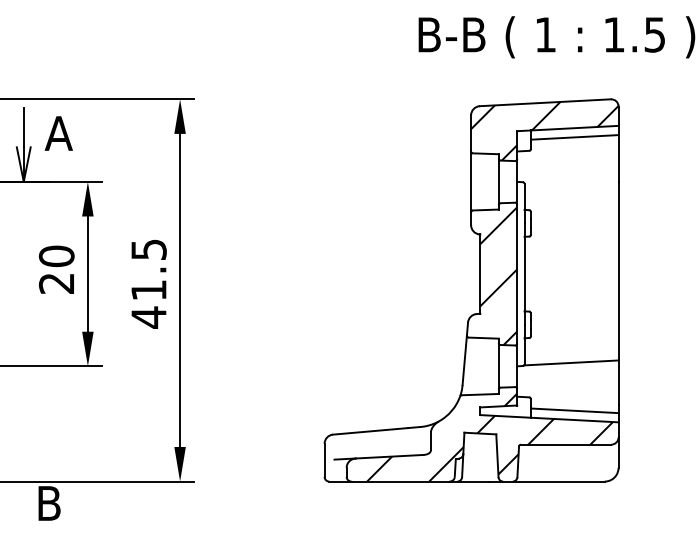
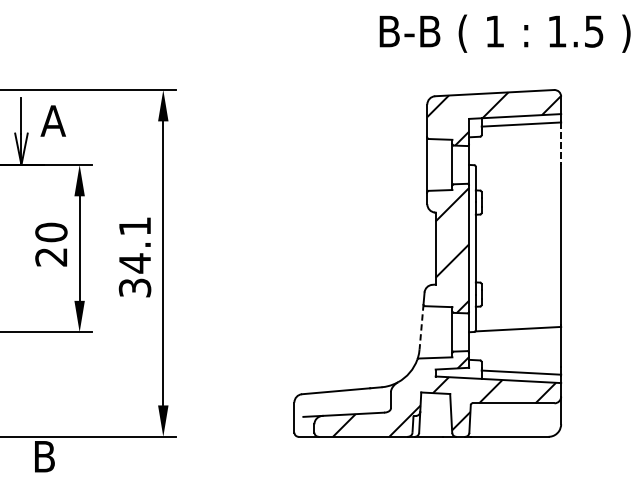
line: (618, 159) -> (561, 144), solid -> dashed
text: (148, 283) -> (134, 257), 41.5 -> 34.1
line: (464, 360) -> (421, 326), solid -> dashed

